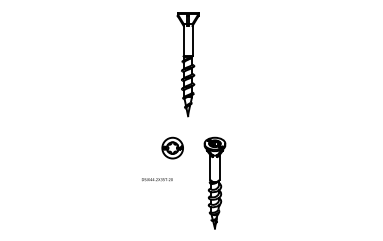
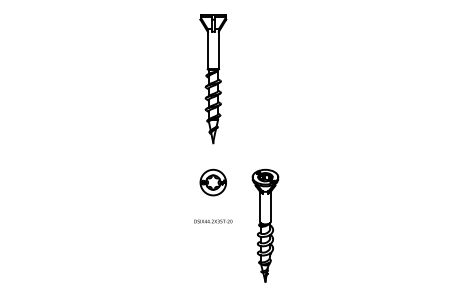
part: (188, 64) -> (213, 79), moved
text: (157, 179) -> (213, 221), moved

